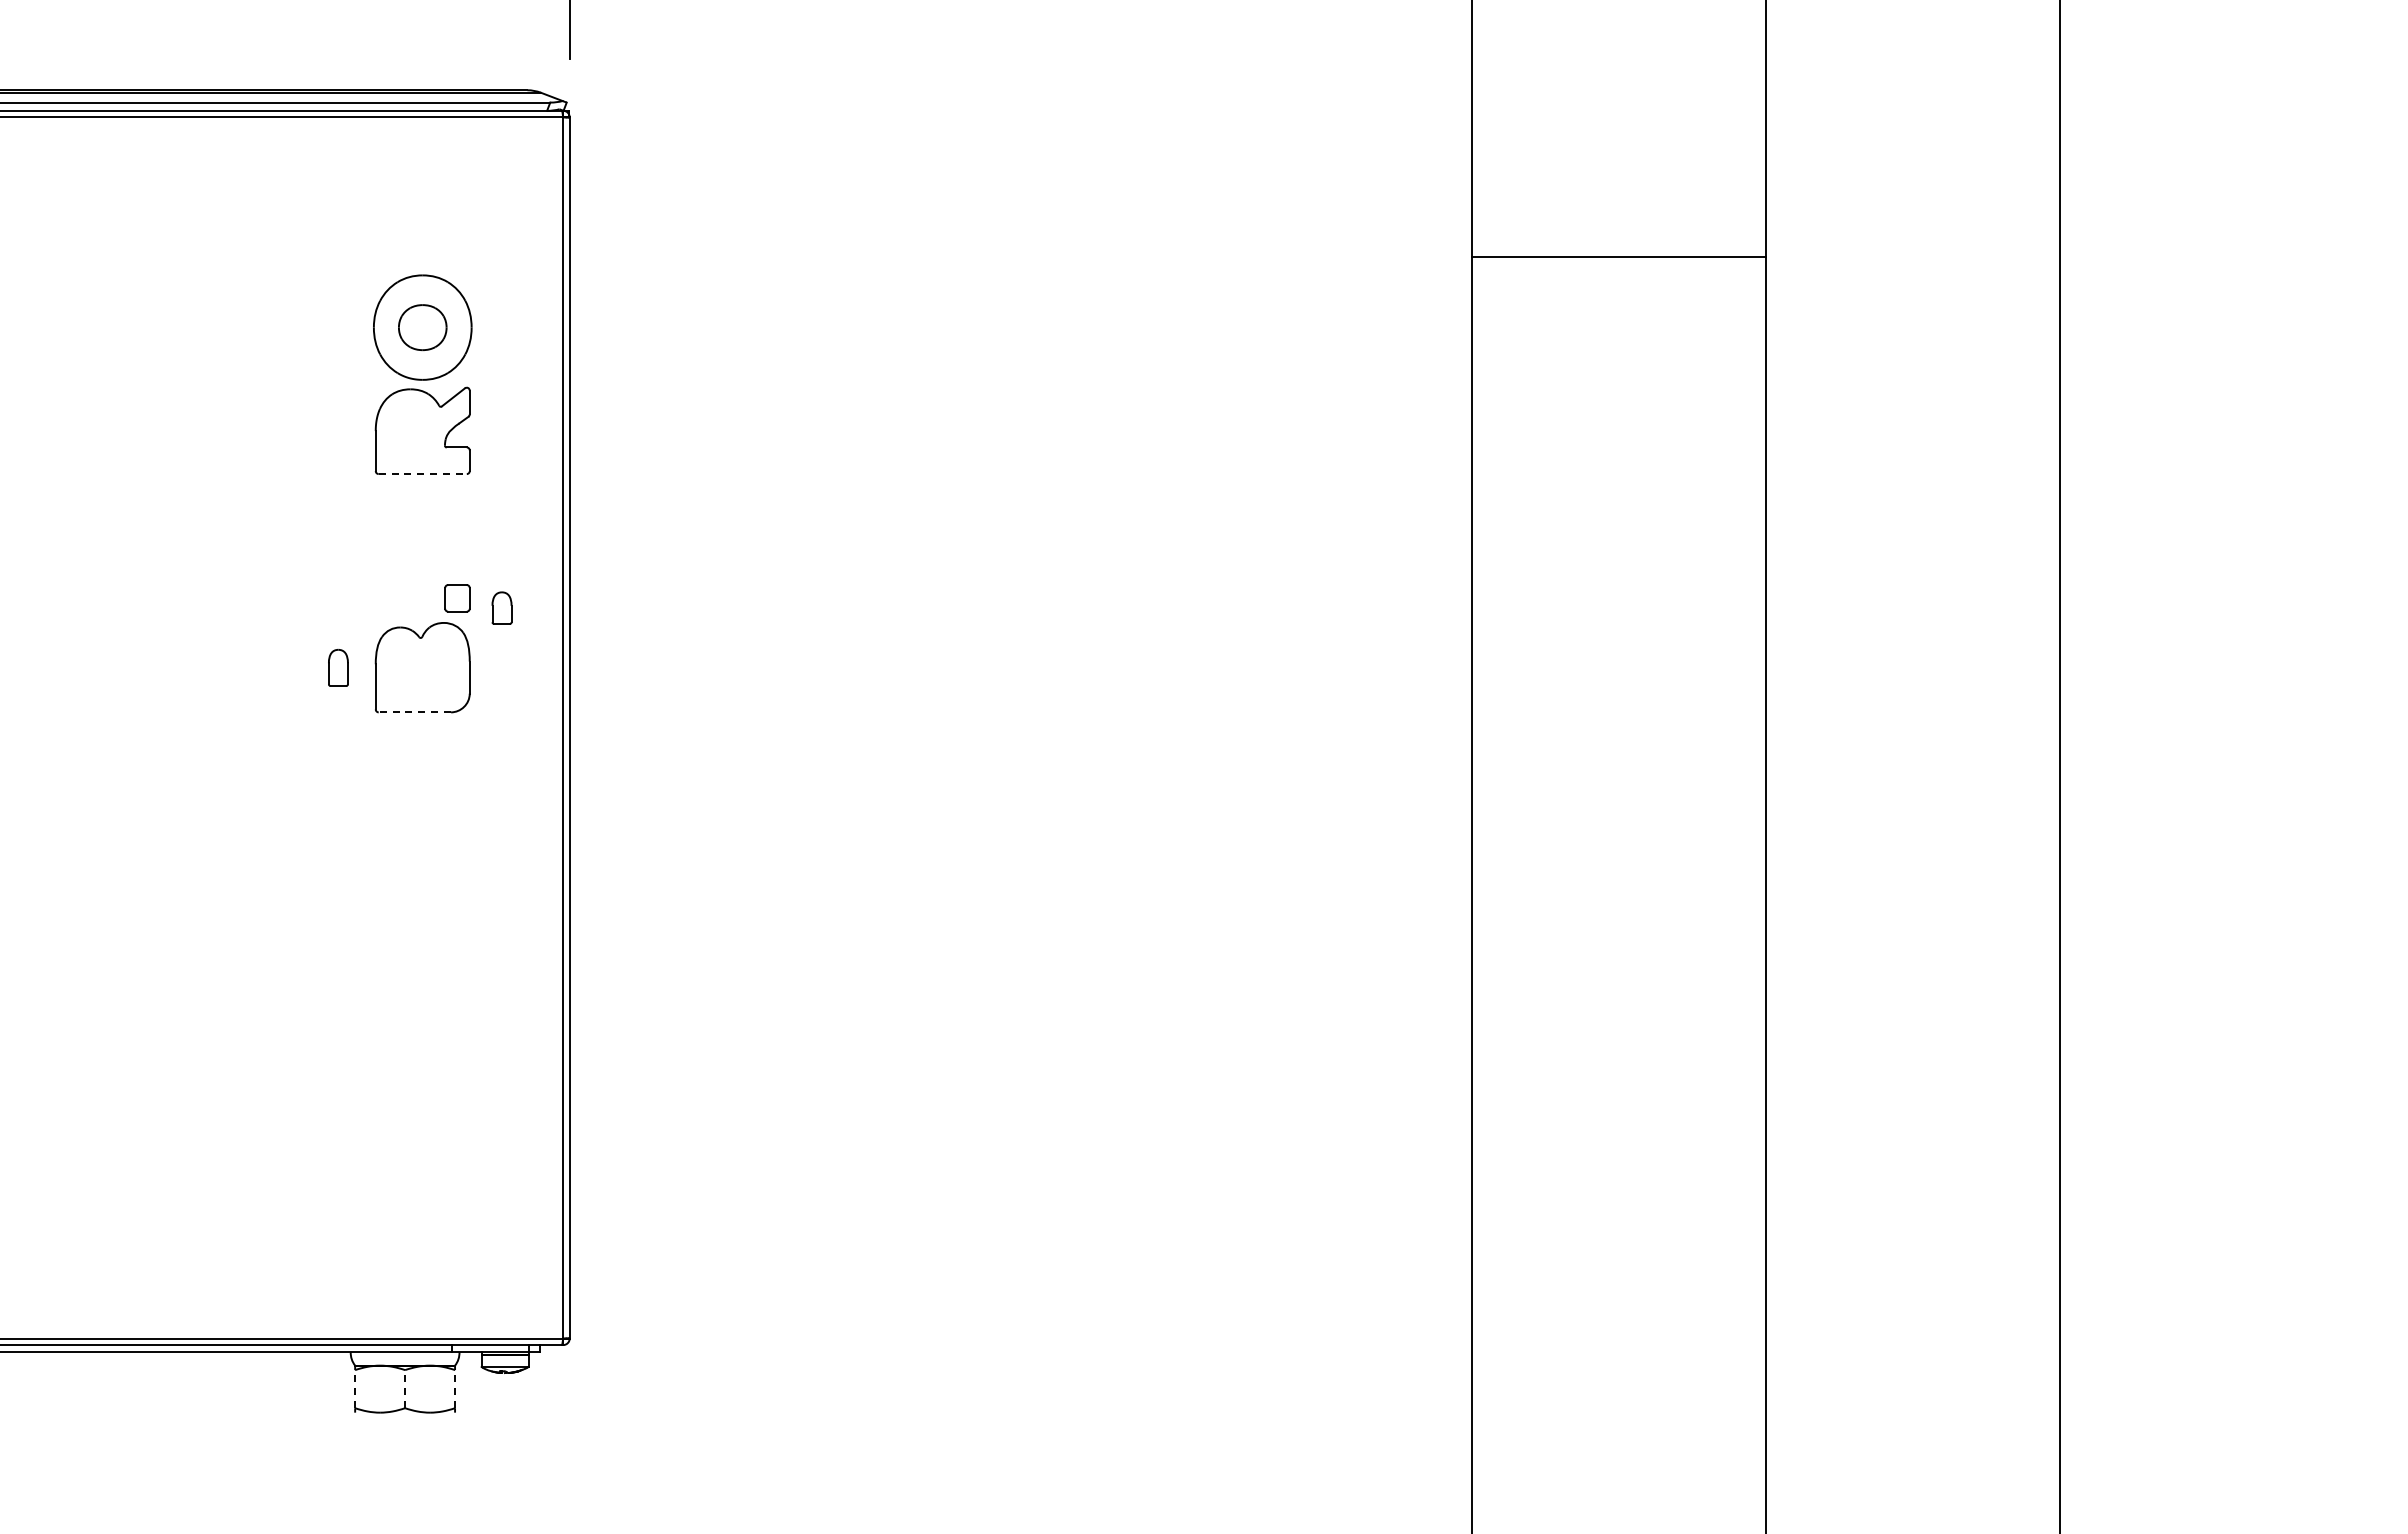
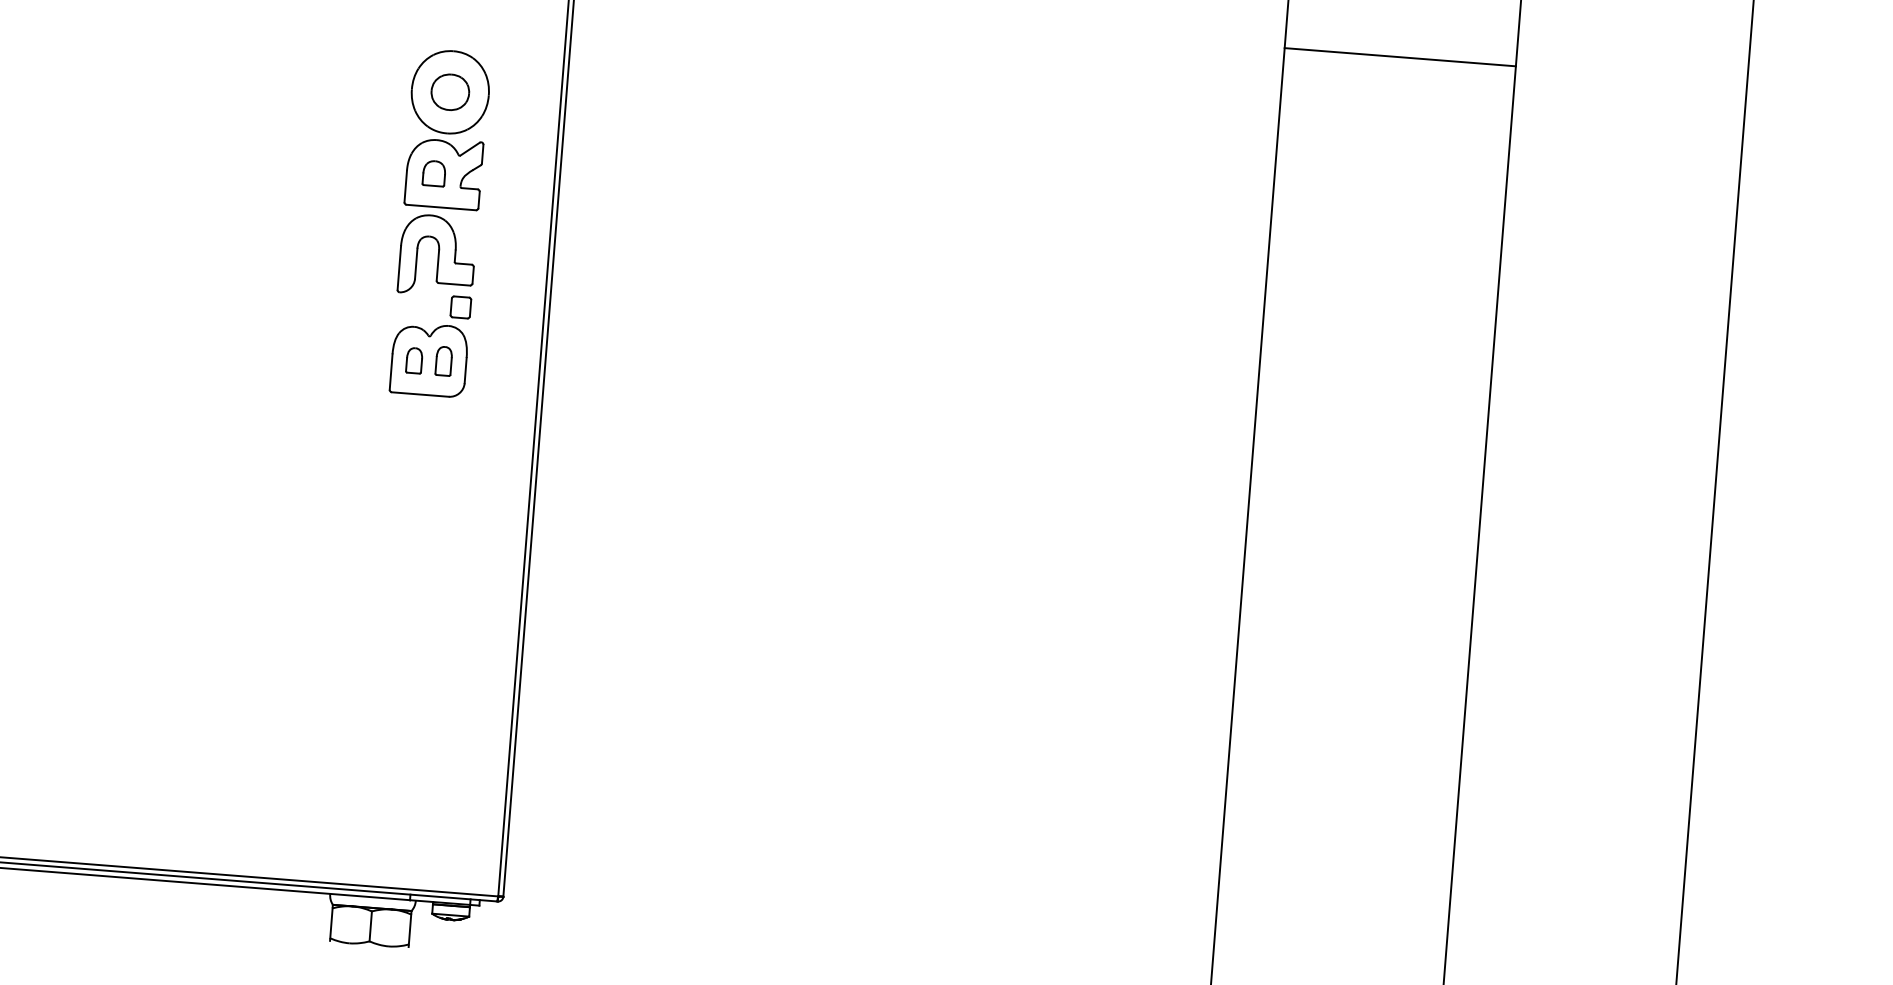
line: (1619, 256) -> (1400, 56), moved
part: (410, 431) -> (434, 173), added
line: (423, 474) -> (441, 207), dashed -> solid
part: (422, 535) -> (437, 255), added
part: (501, 607) -> (414, 360), moved
part: (338, 667) -> (444, 360), moved
line: (414, 712) -> (420, 394), dashed -> solid
line: (355, 1388) -> (331, 922), dashed -> solid
line: (405, 1388) -> (371, 925), dashed -> solid
line: (455, 1388) -> (410, 929), dashed -> solid

